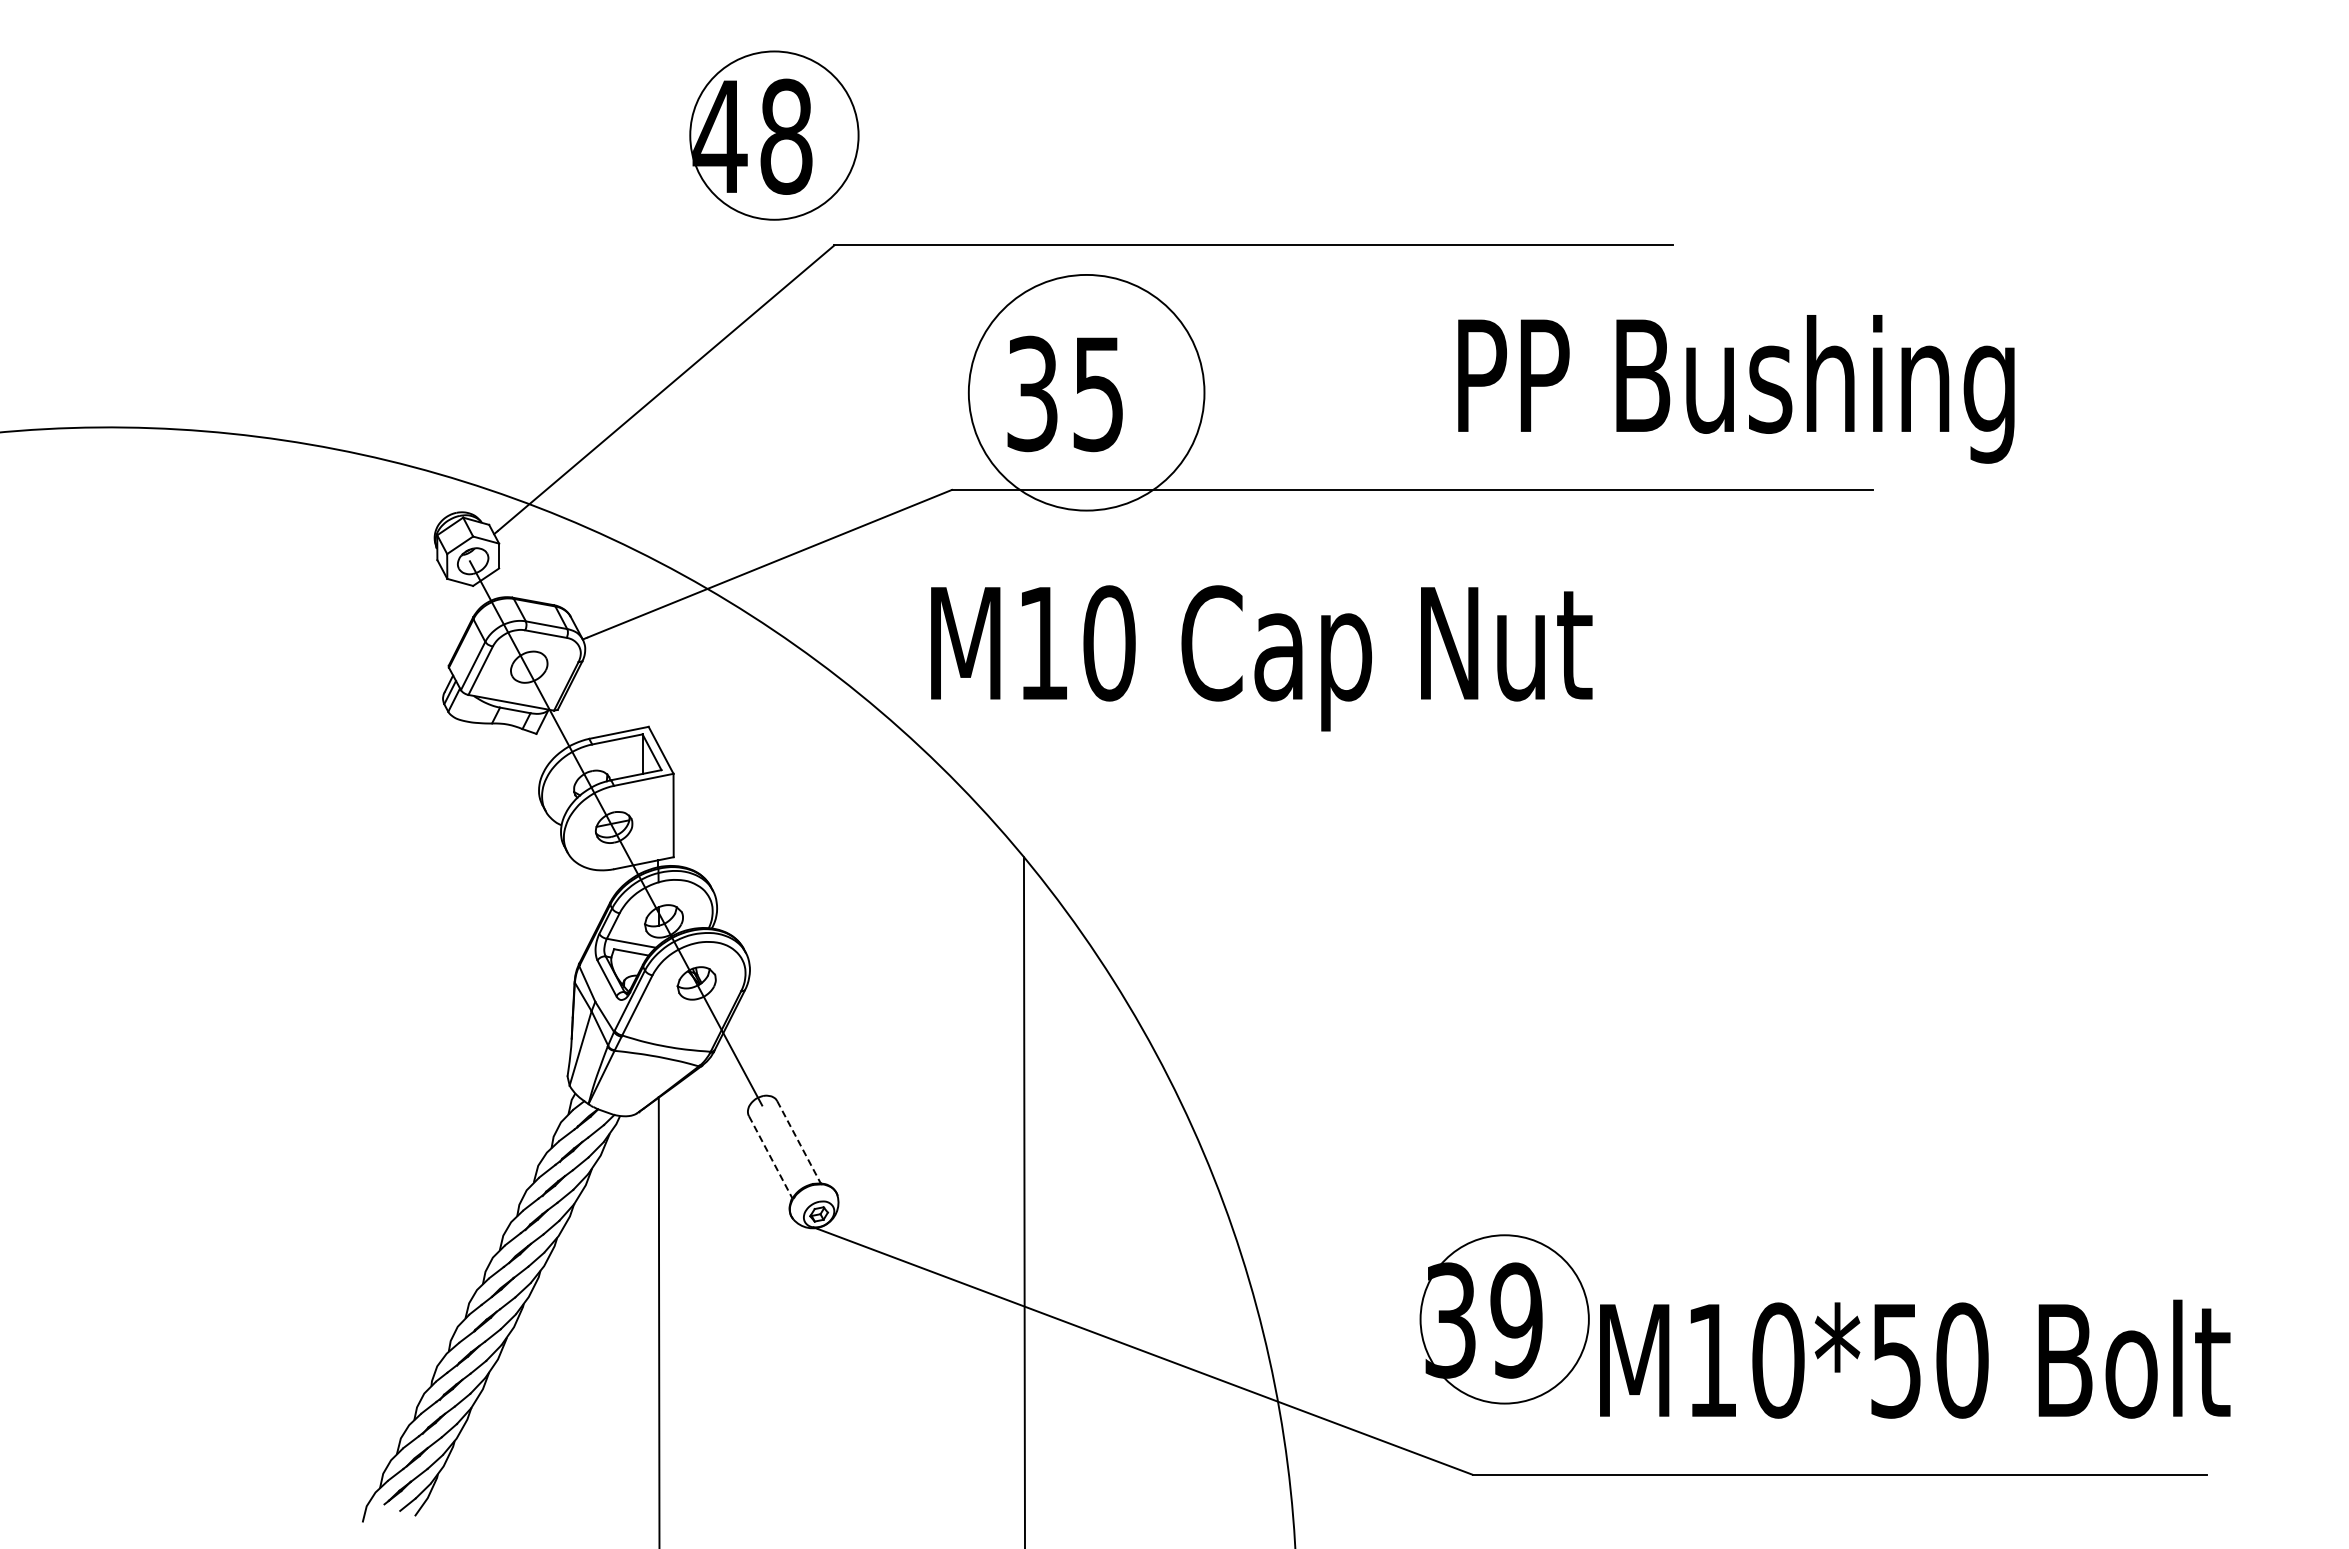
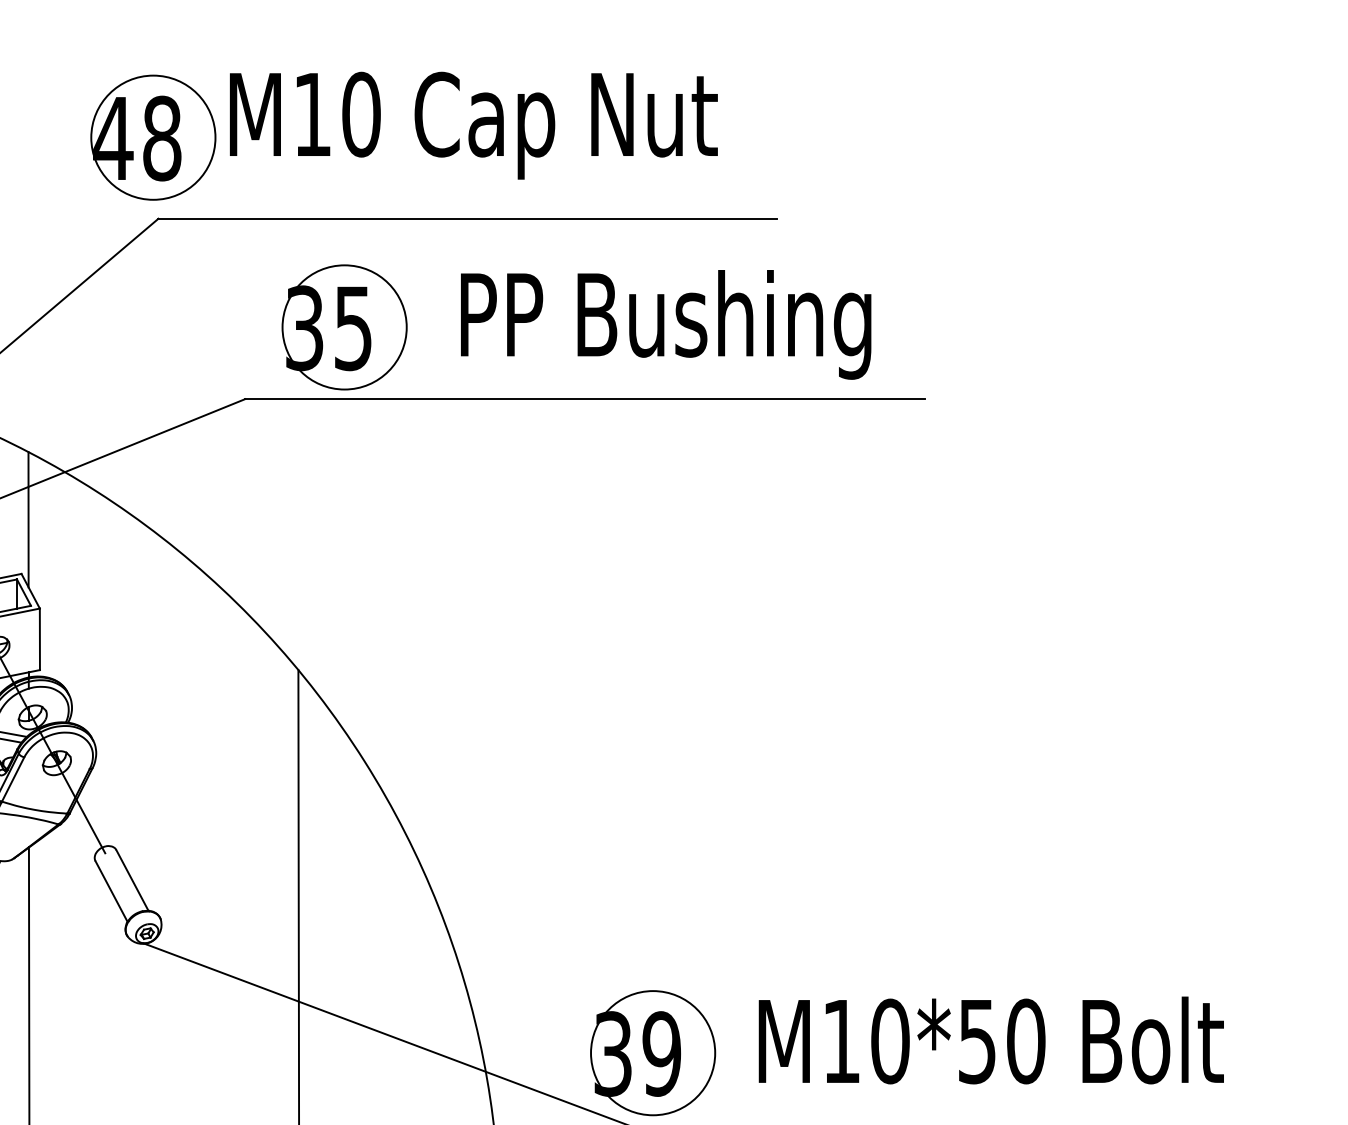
part: (774, 135) -> (153, 137), moved
text: (1736, 389) -> (666, 325), moved
circle: (1086, 392) -> (344, 327), size x0.71
line: (658, 653) -> (28, 519), added
text: (1261, 658) -> (473, 125), moved
line: (799, 1142) -> (132, 880), dashed -> solid
line: (770, 1157) -> (111, 891), dashed -> solid
part: (1504, 1319) -> (652, 1053), moved
text: (1915, 1358) -> (991, 1039), moved

